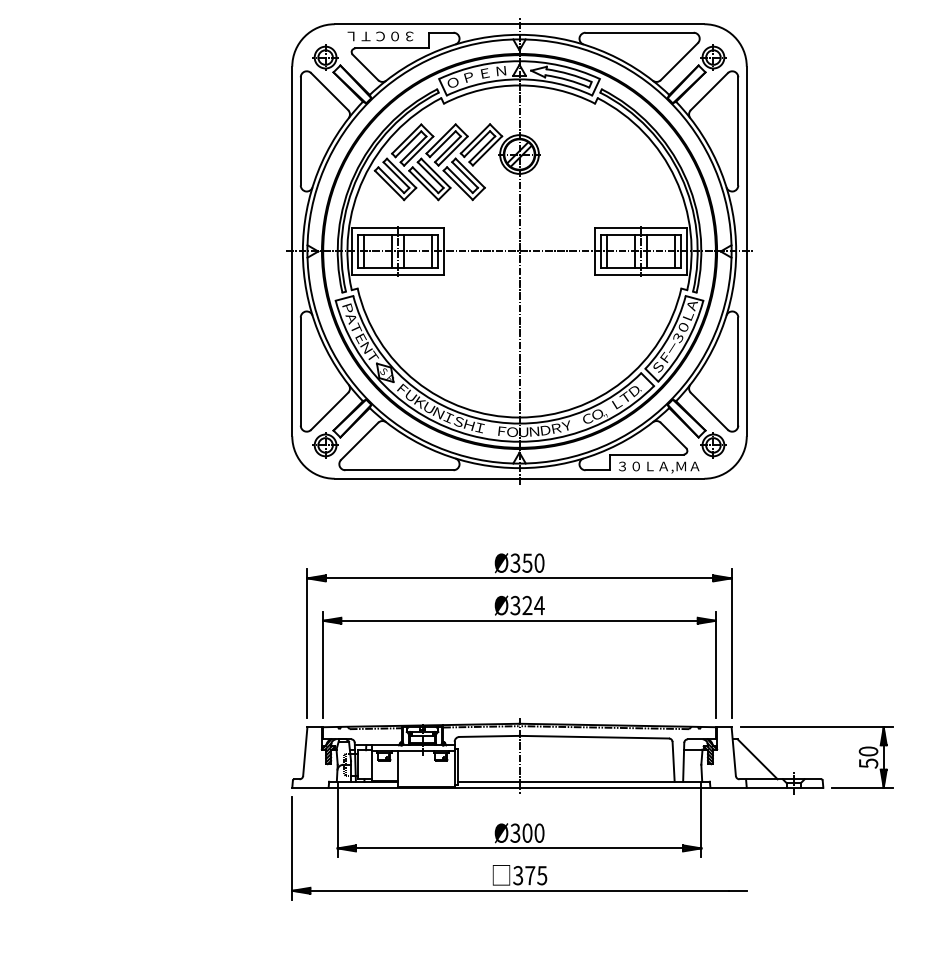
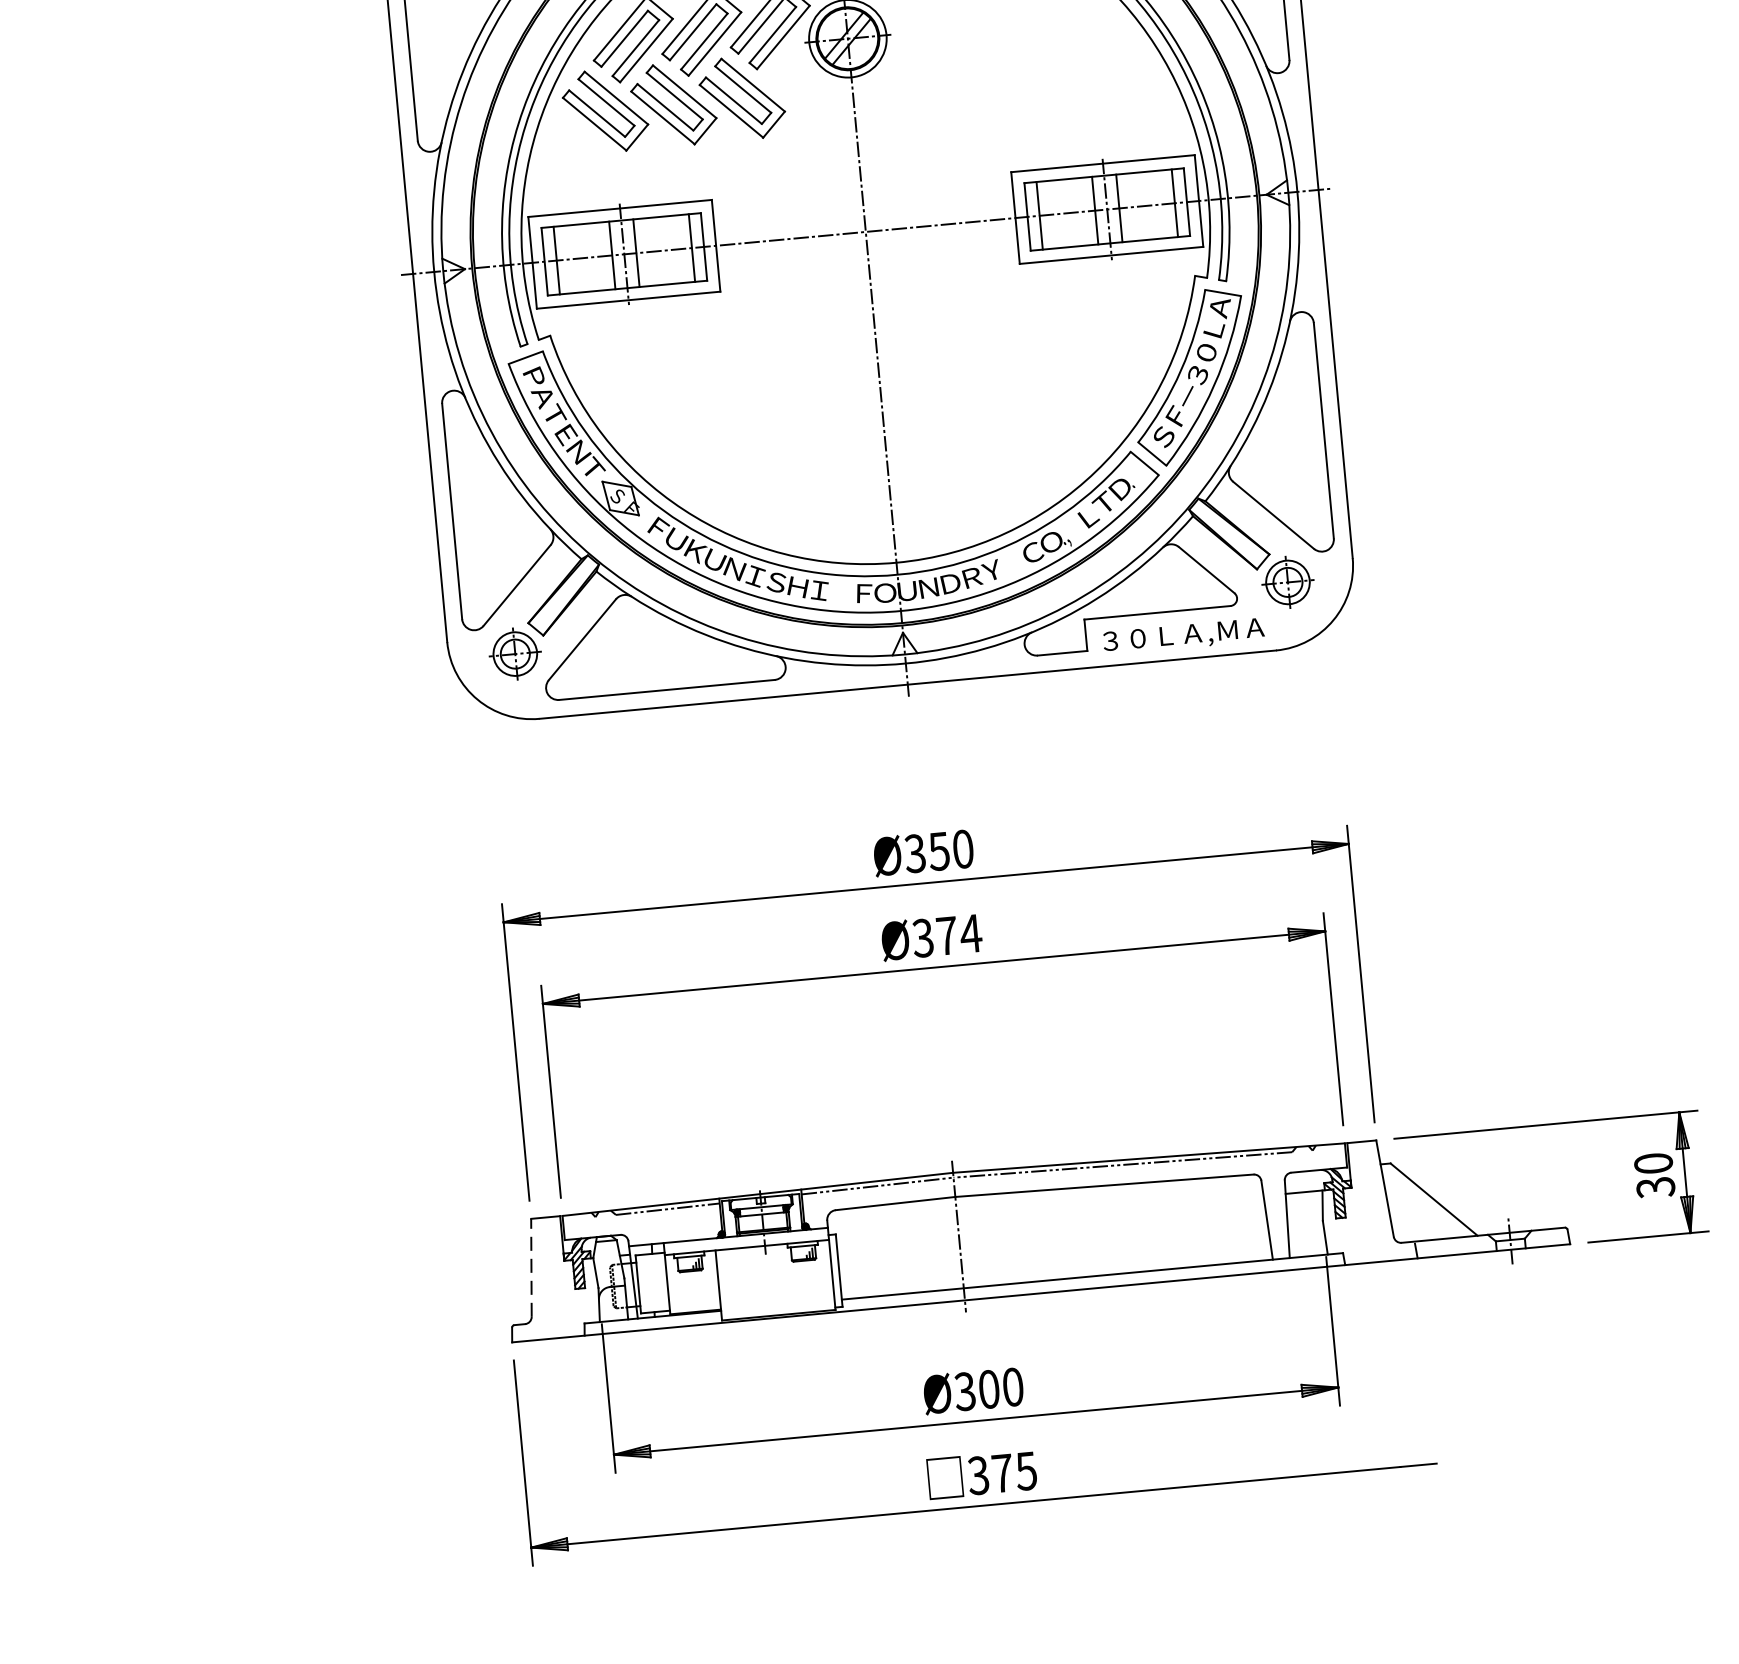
text: (527, 604) -> (946, 933), Ø324 -> Ø374
line: (305, 751) -> (531, 1267), solid -> dashed
text: (867, 762) -> (1653, 1185), 50 -> 30

